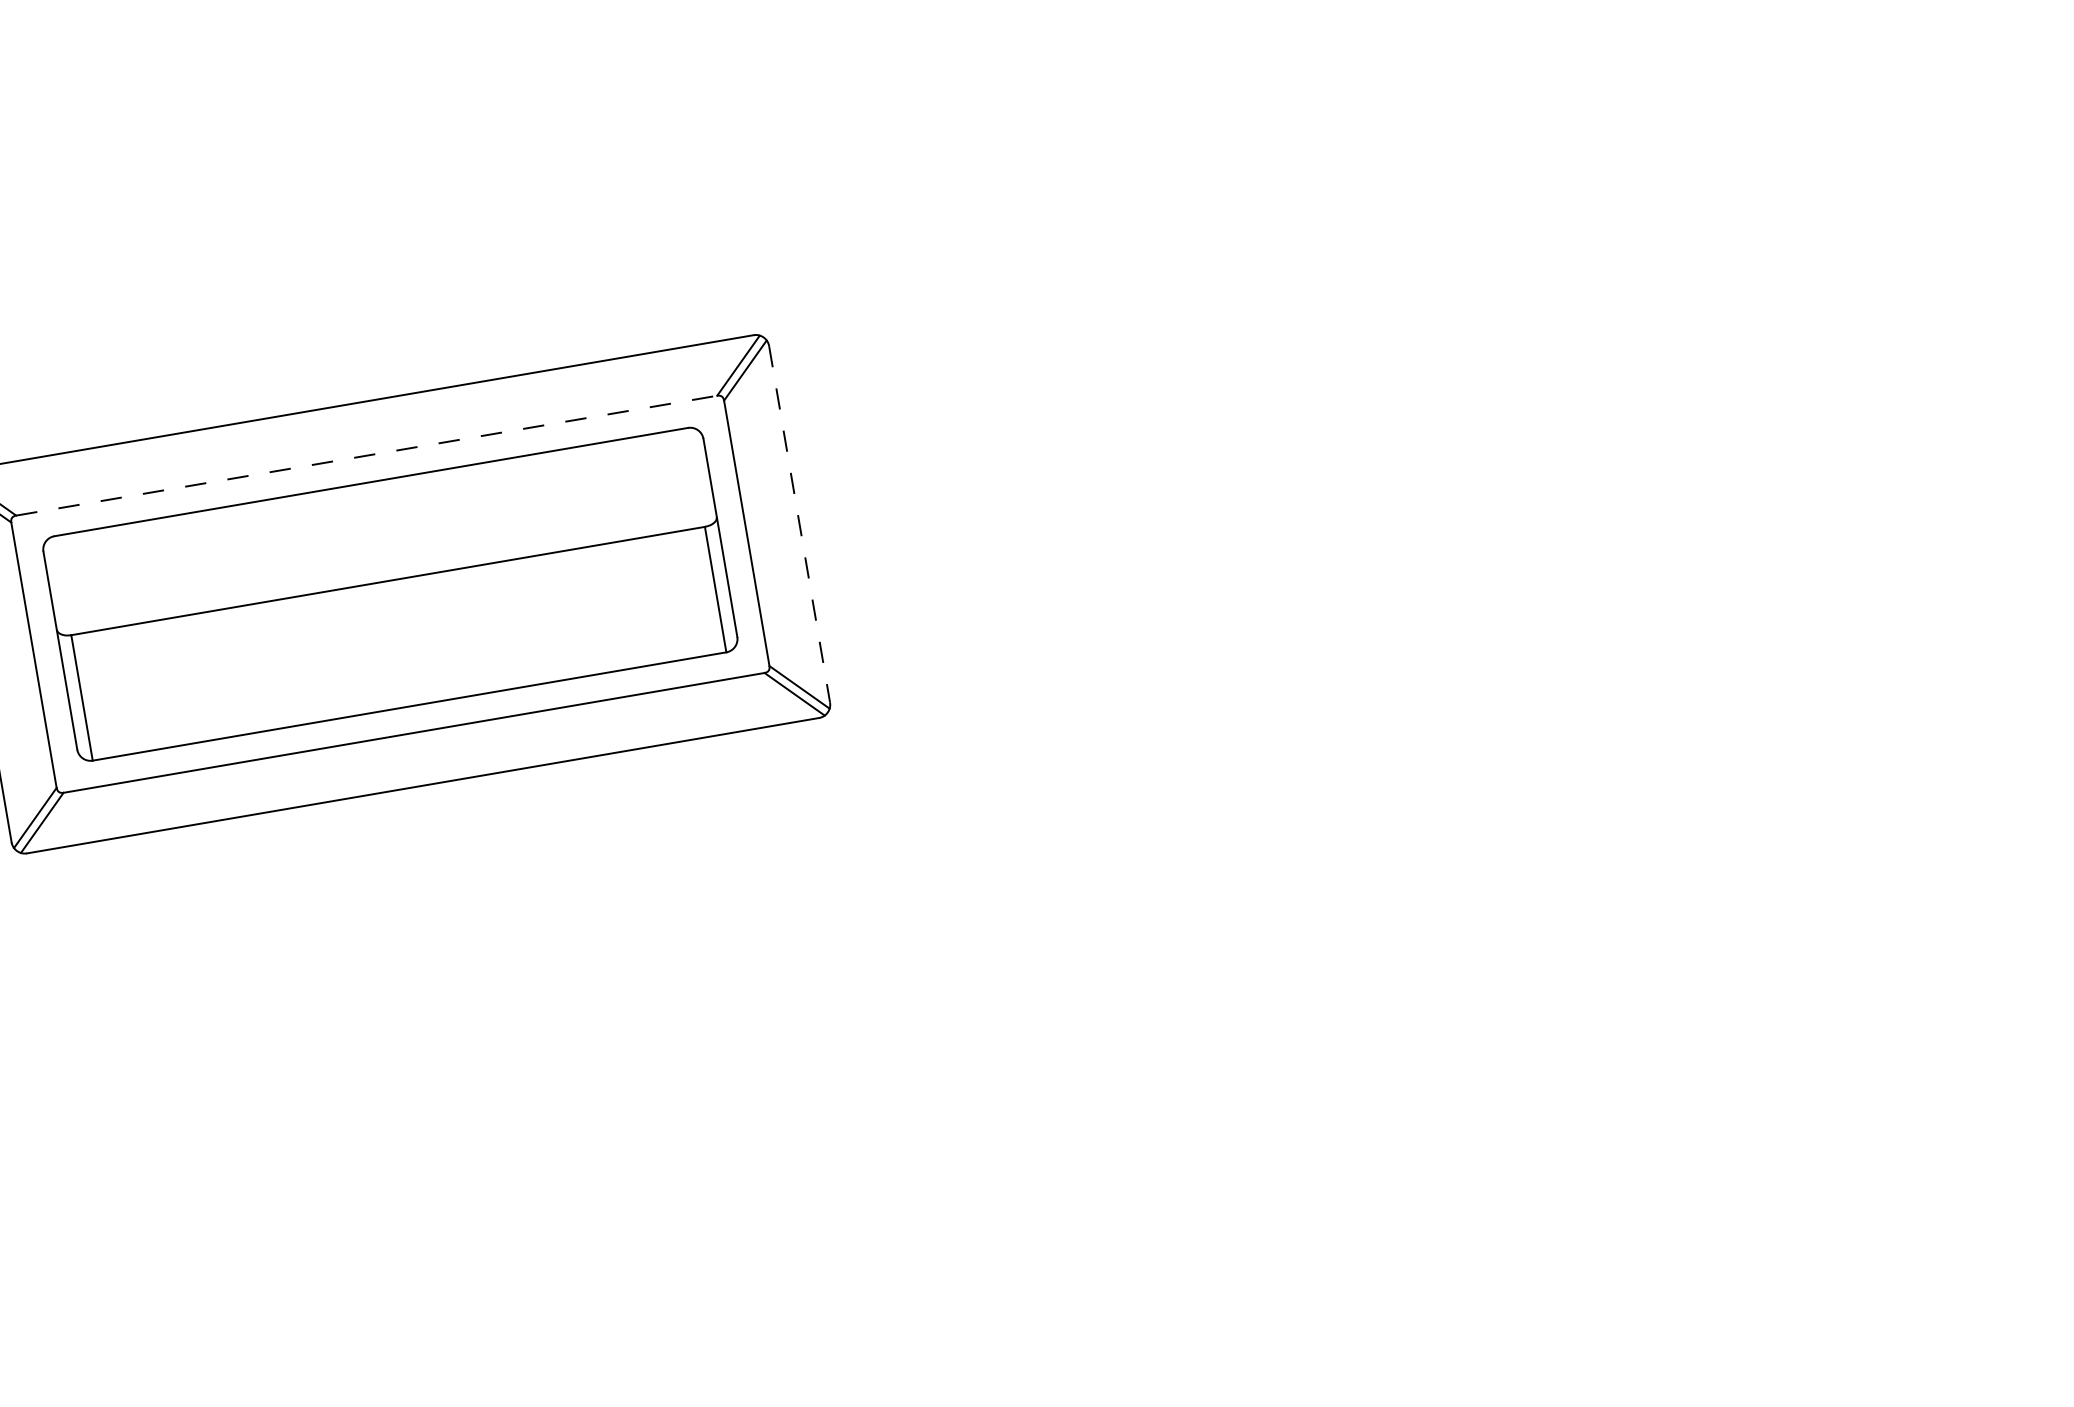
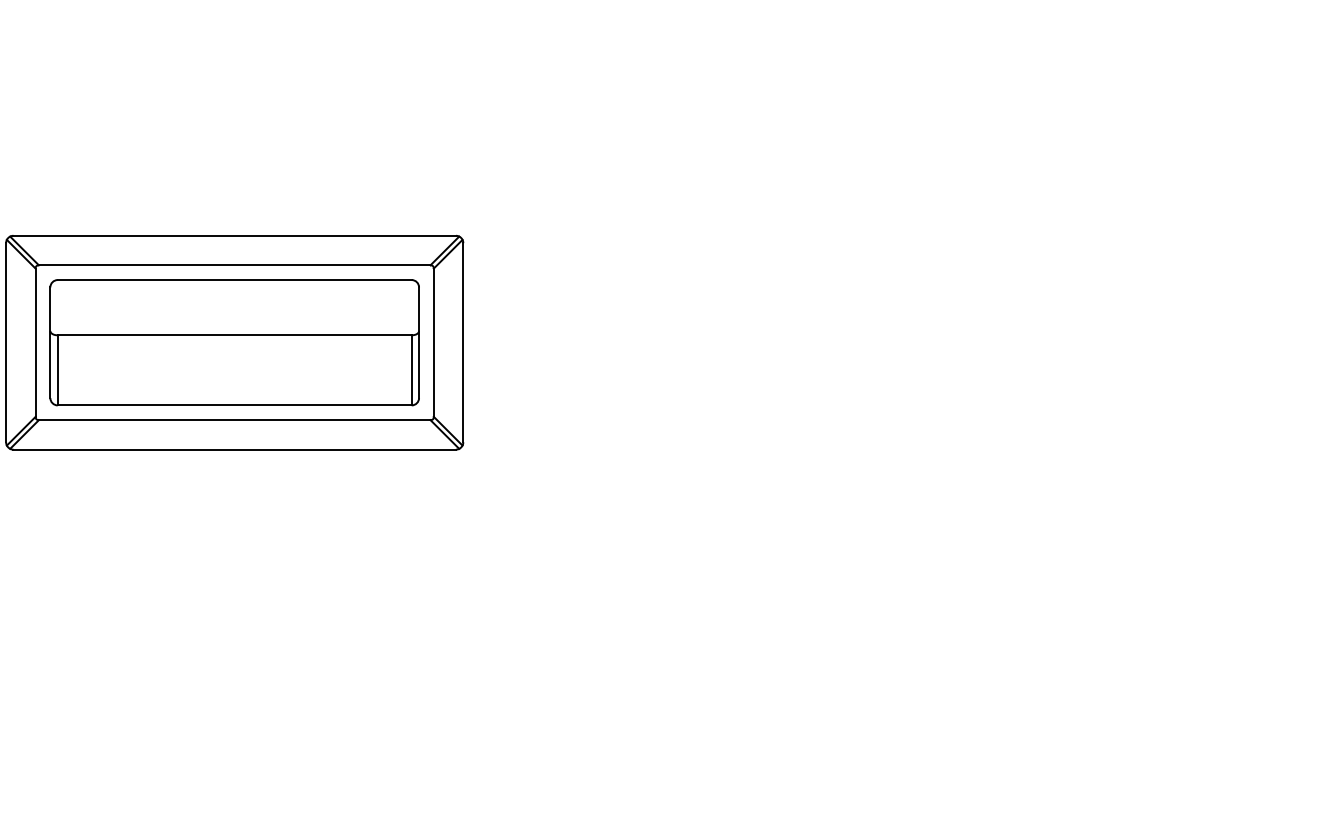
line: (366, 456) -> (234, 265), dashed -> solid
line: (799, 523) -> (463, 342), dashed -> solid

